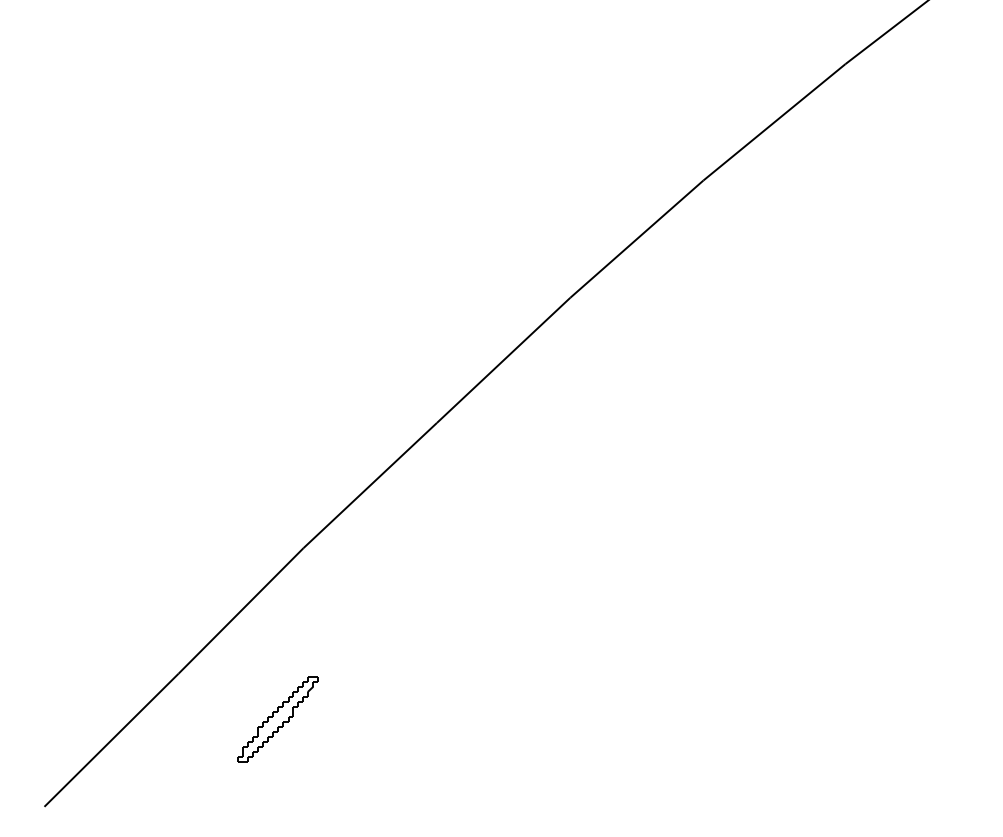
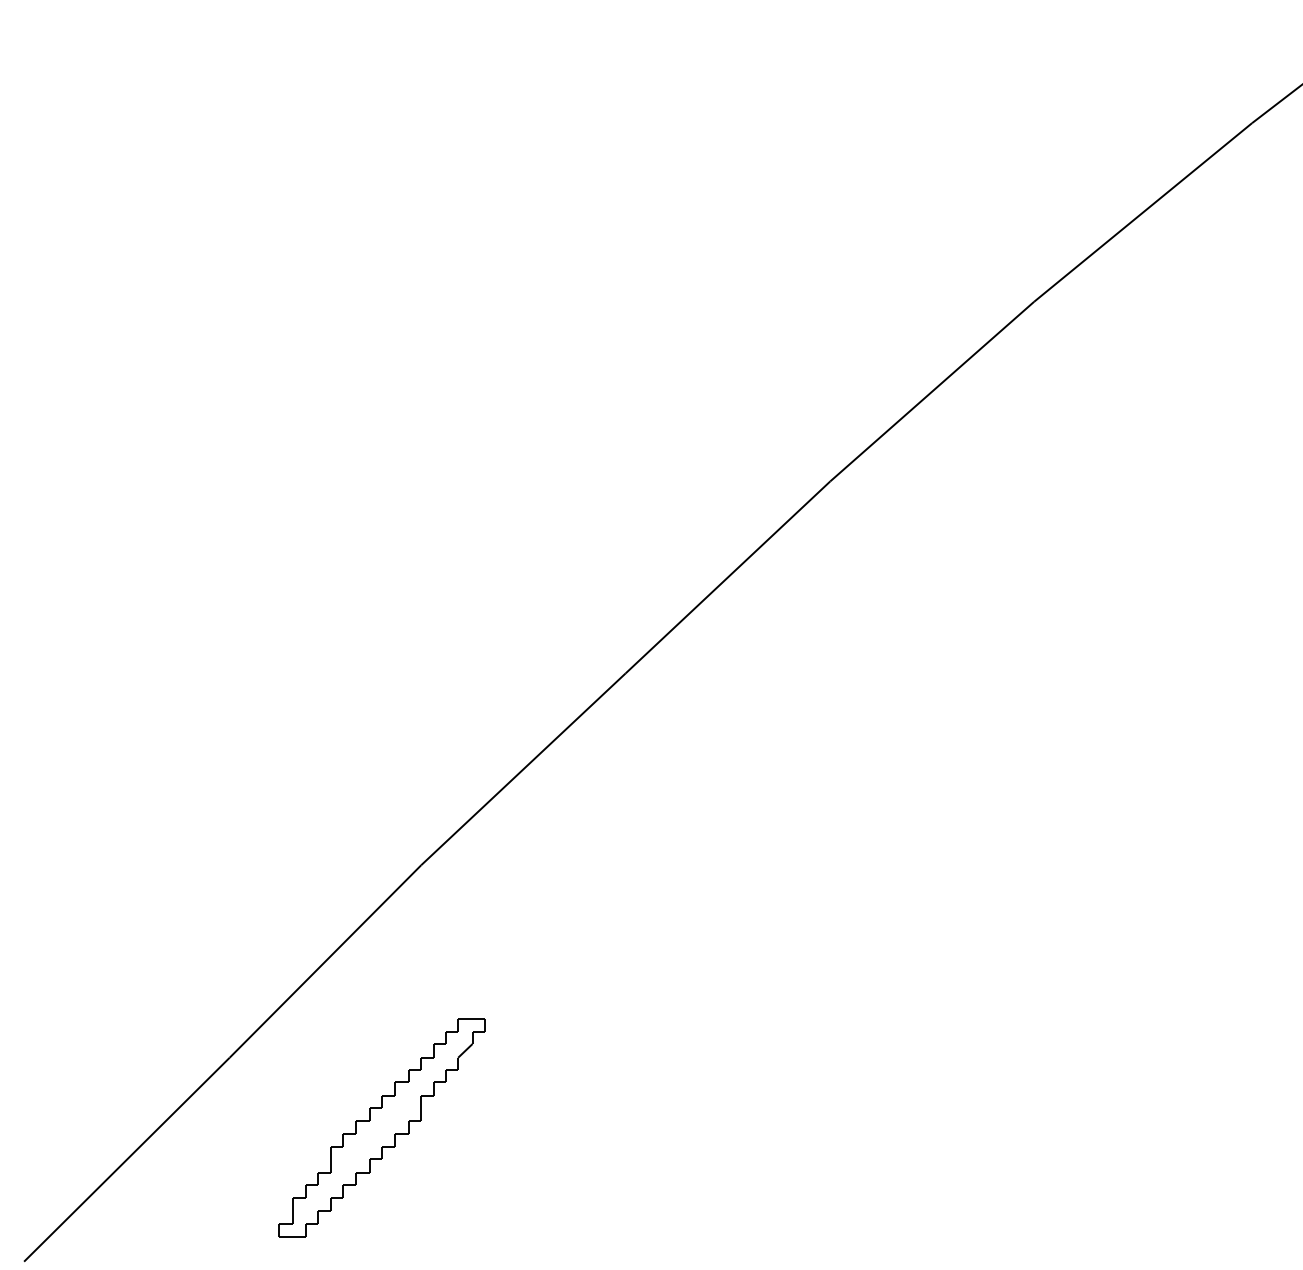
part: (277, 719) -> (381, 1127), size x1.67

